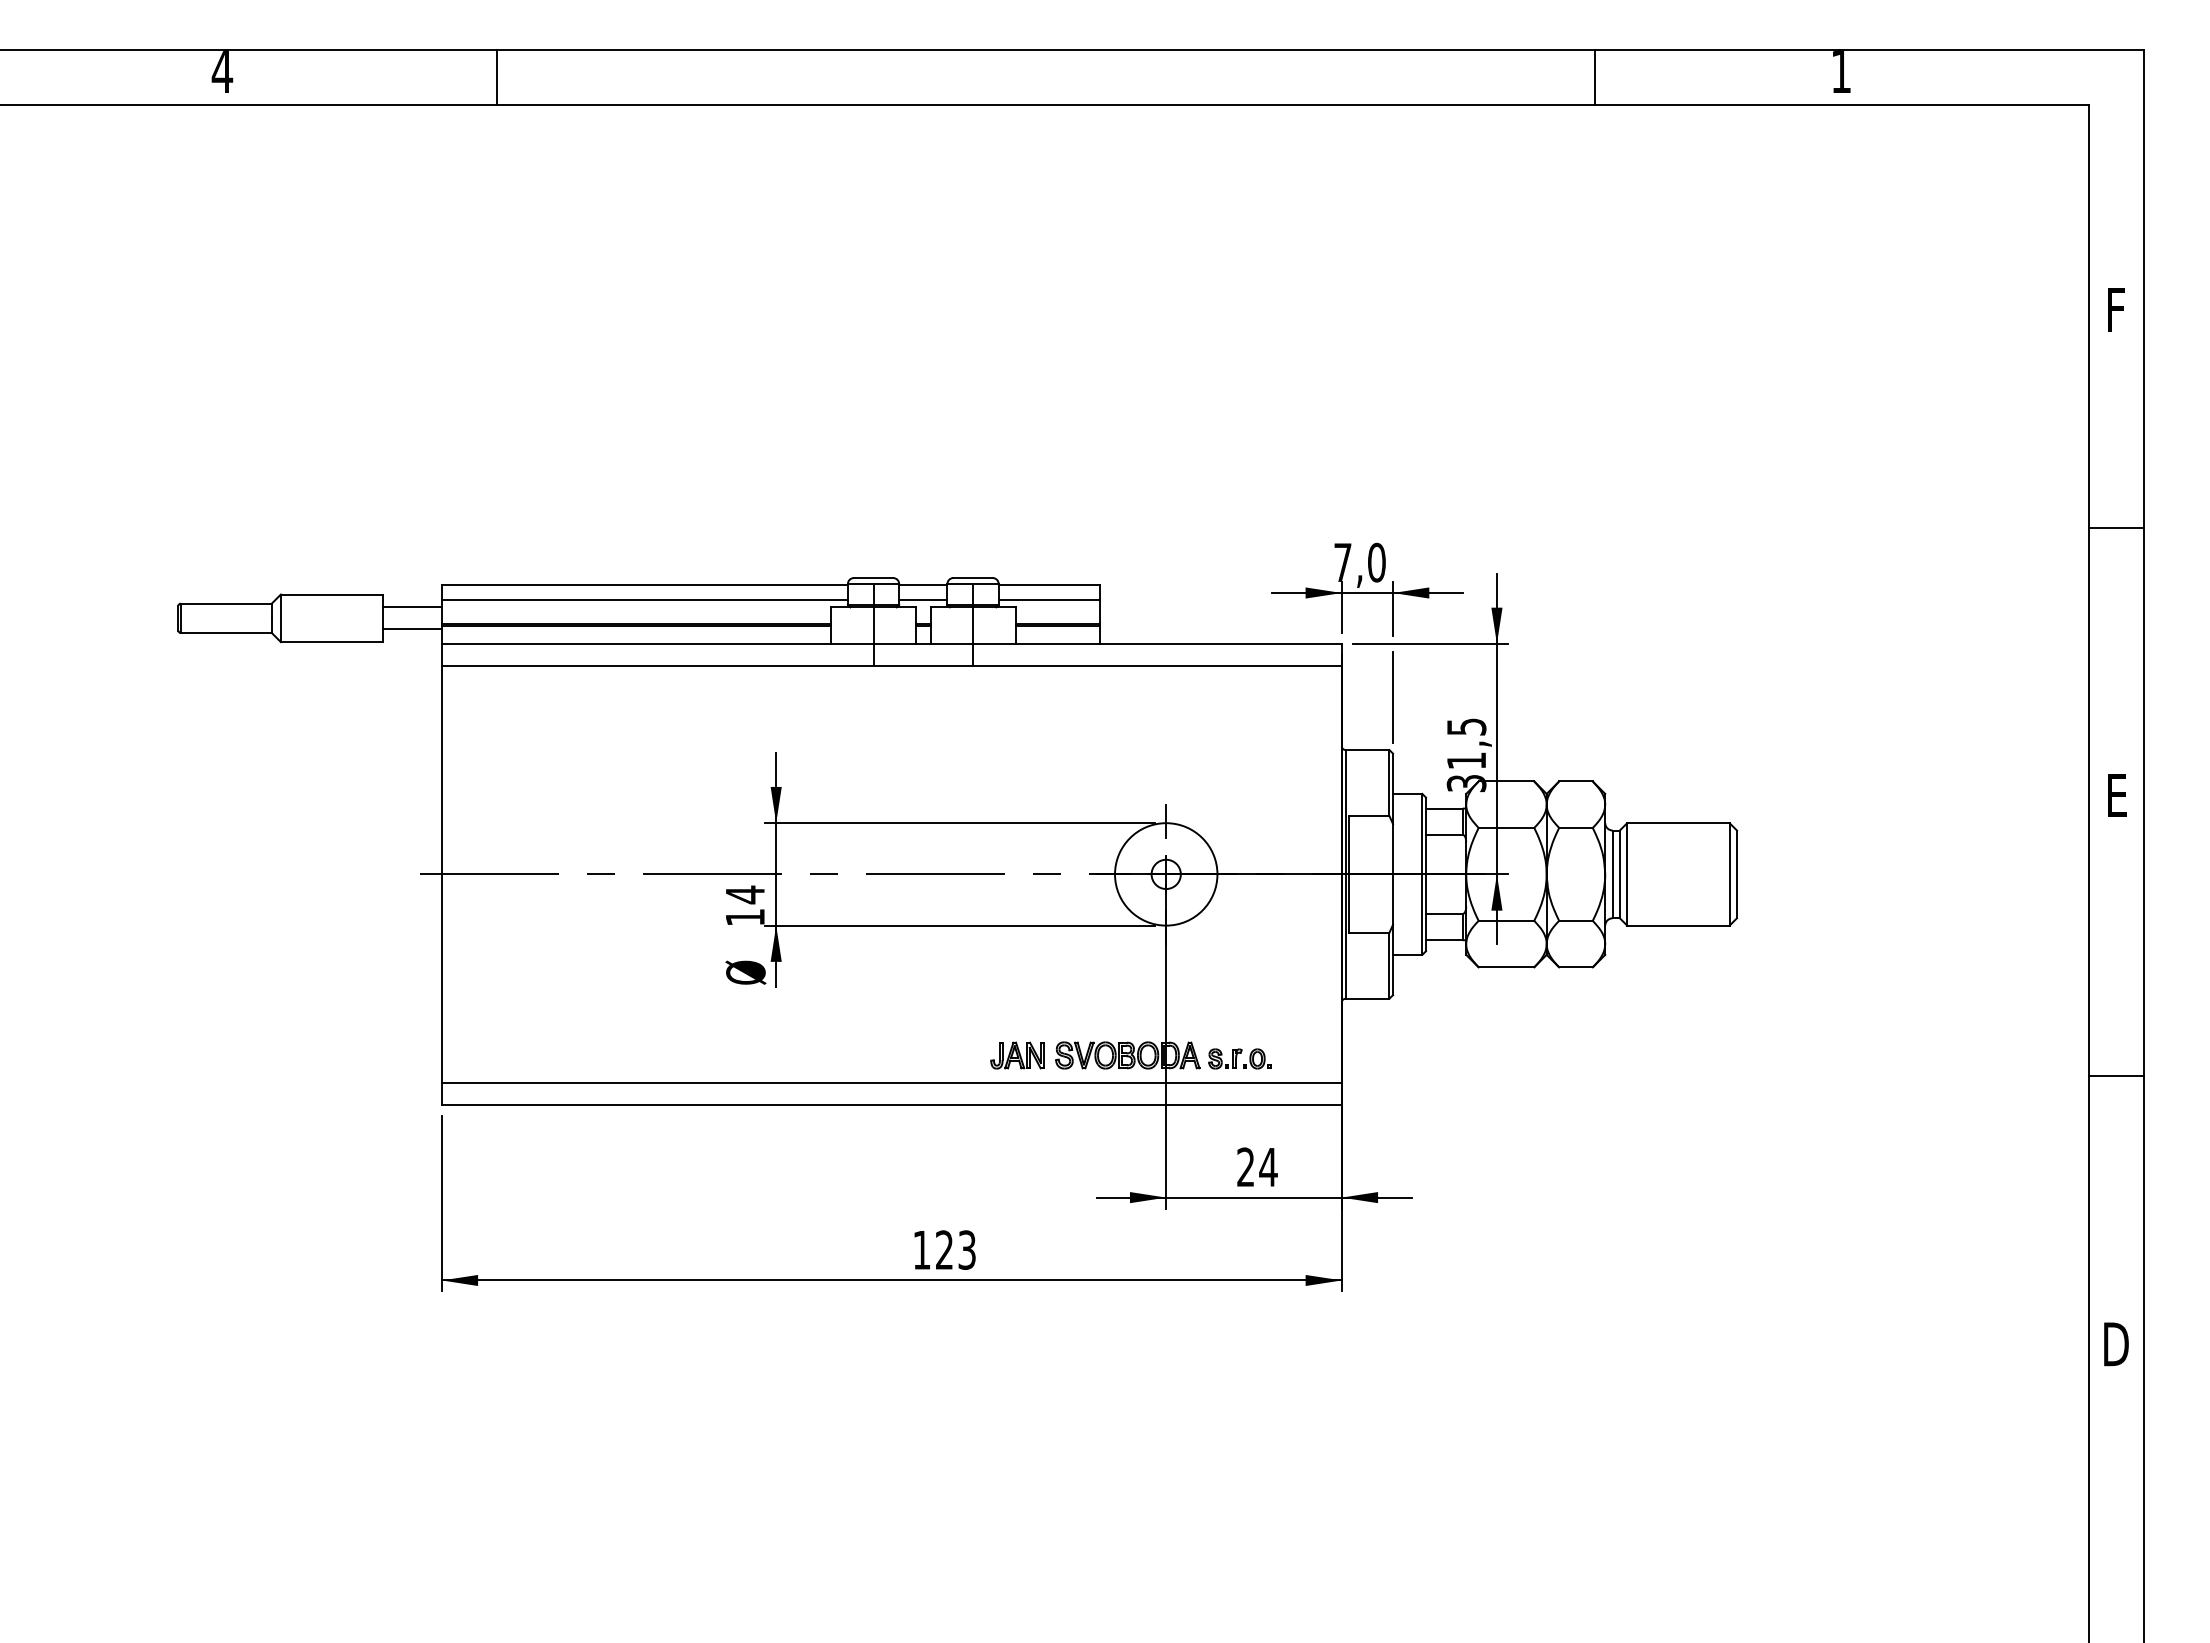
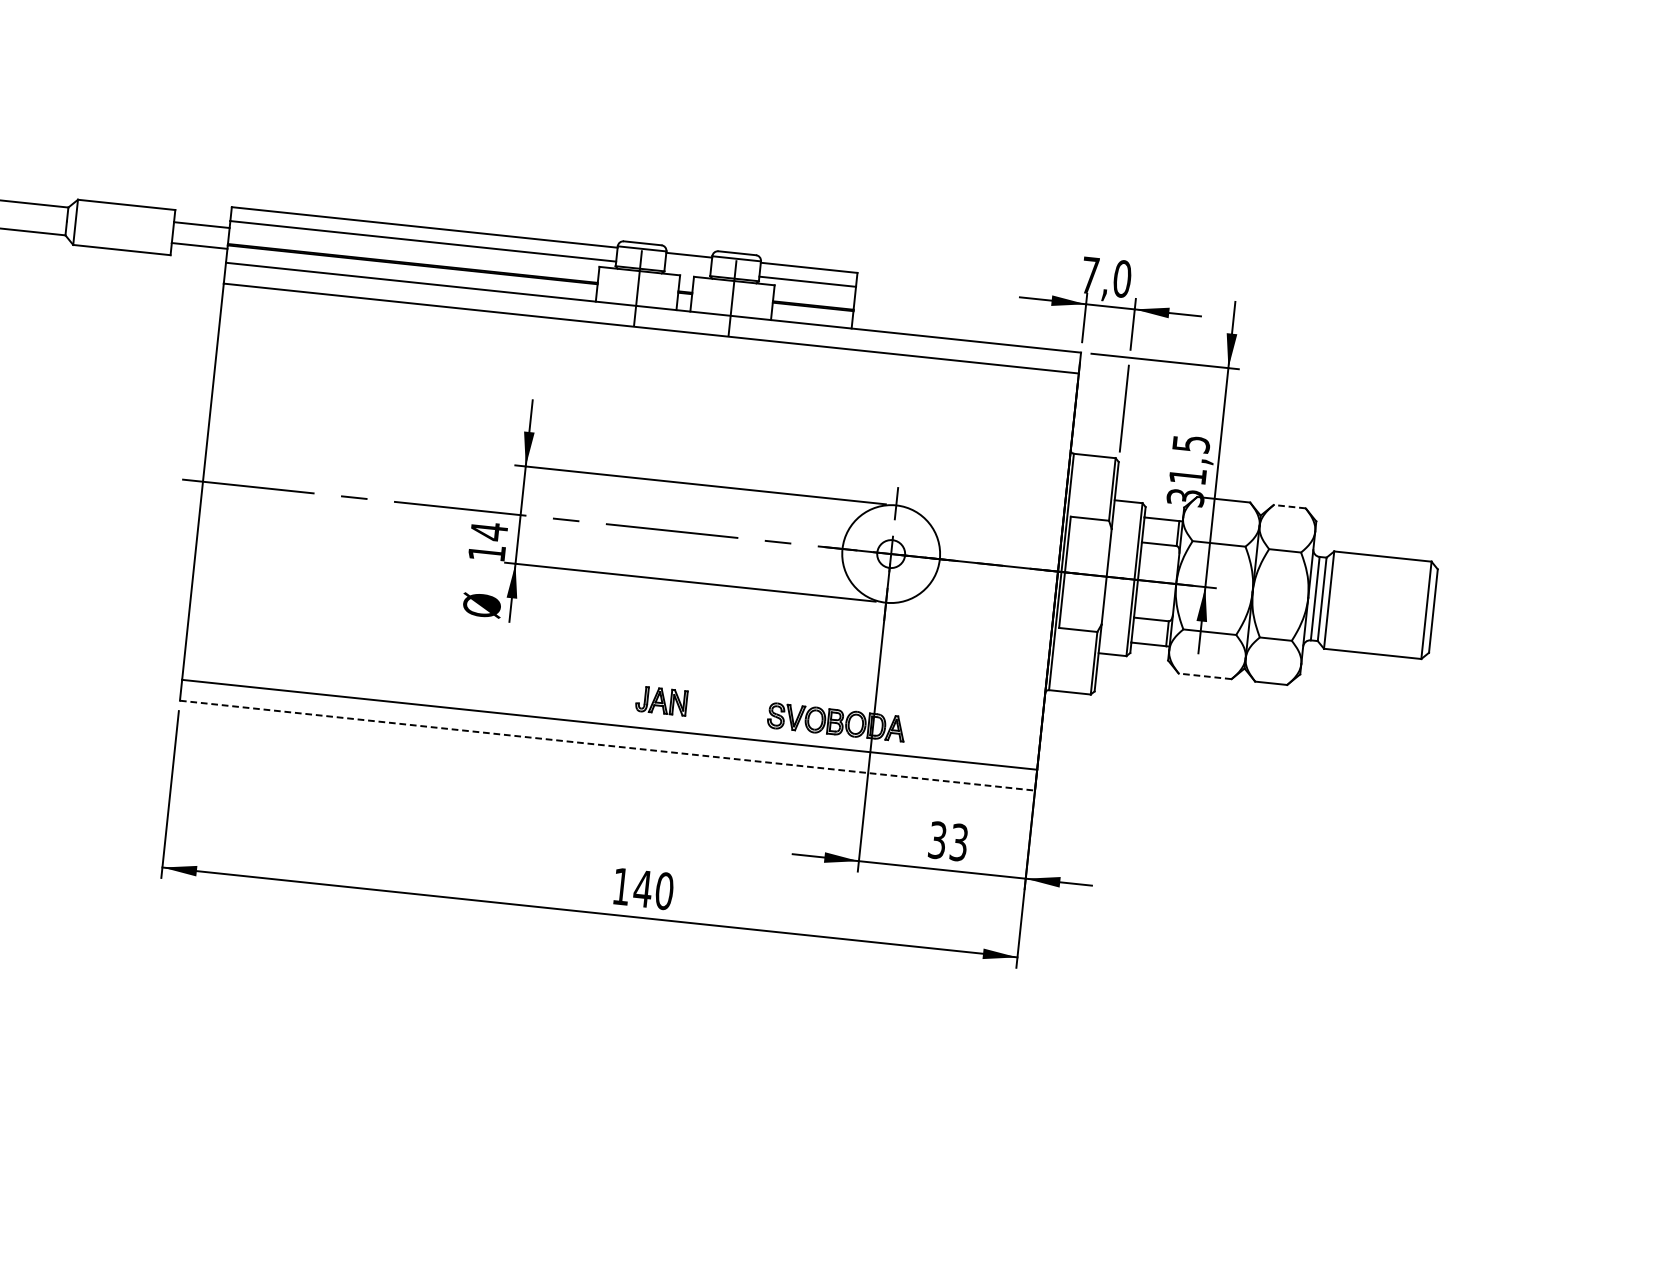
line: (923, 600) -> (687, 269), removed
line: (1575, 781) -> (1289, 506), solid -> dashed
line: (1506, 967) -> (1205, 676), solid -> dashed
part: (1017, 1055) -> (661, 701), moved
part: (1239, 1058) -> (942, 736), removed
line: (891, 1104) -> (607, 745), solid -> dashed
text: (1257, 1167) -> (948, 841), 24 -> 33
text: (955, 1249) -> (653, 889), 123 -> 140

